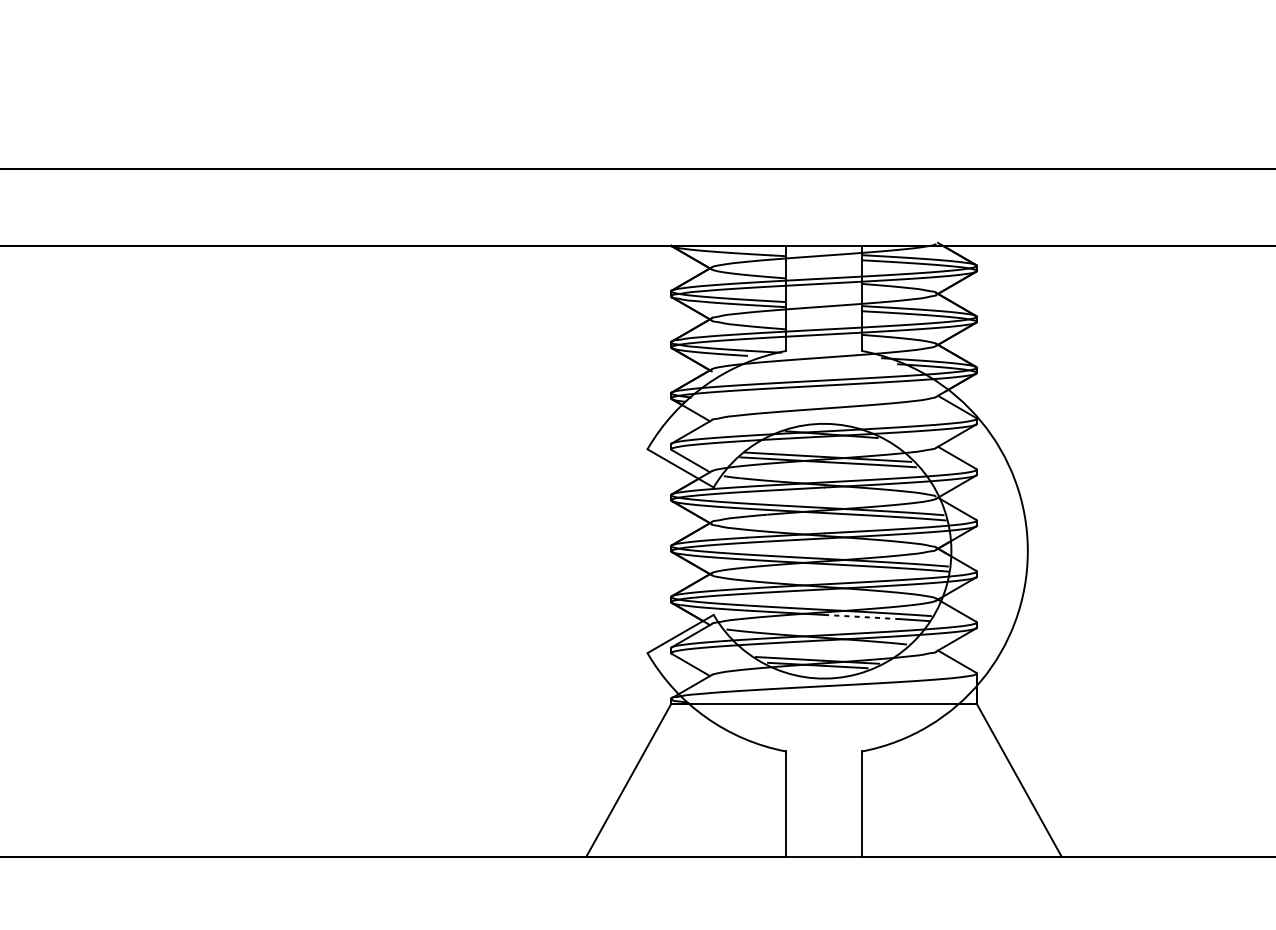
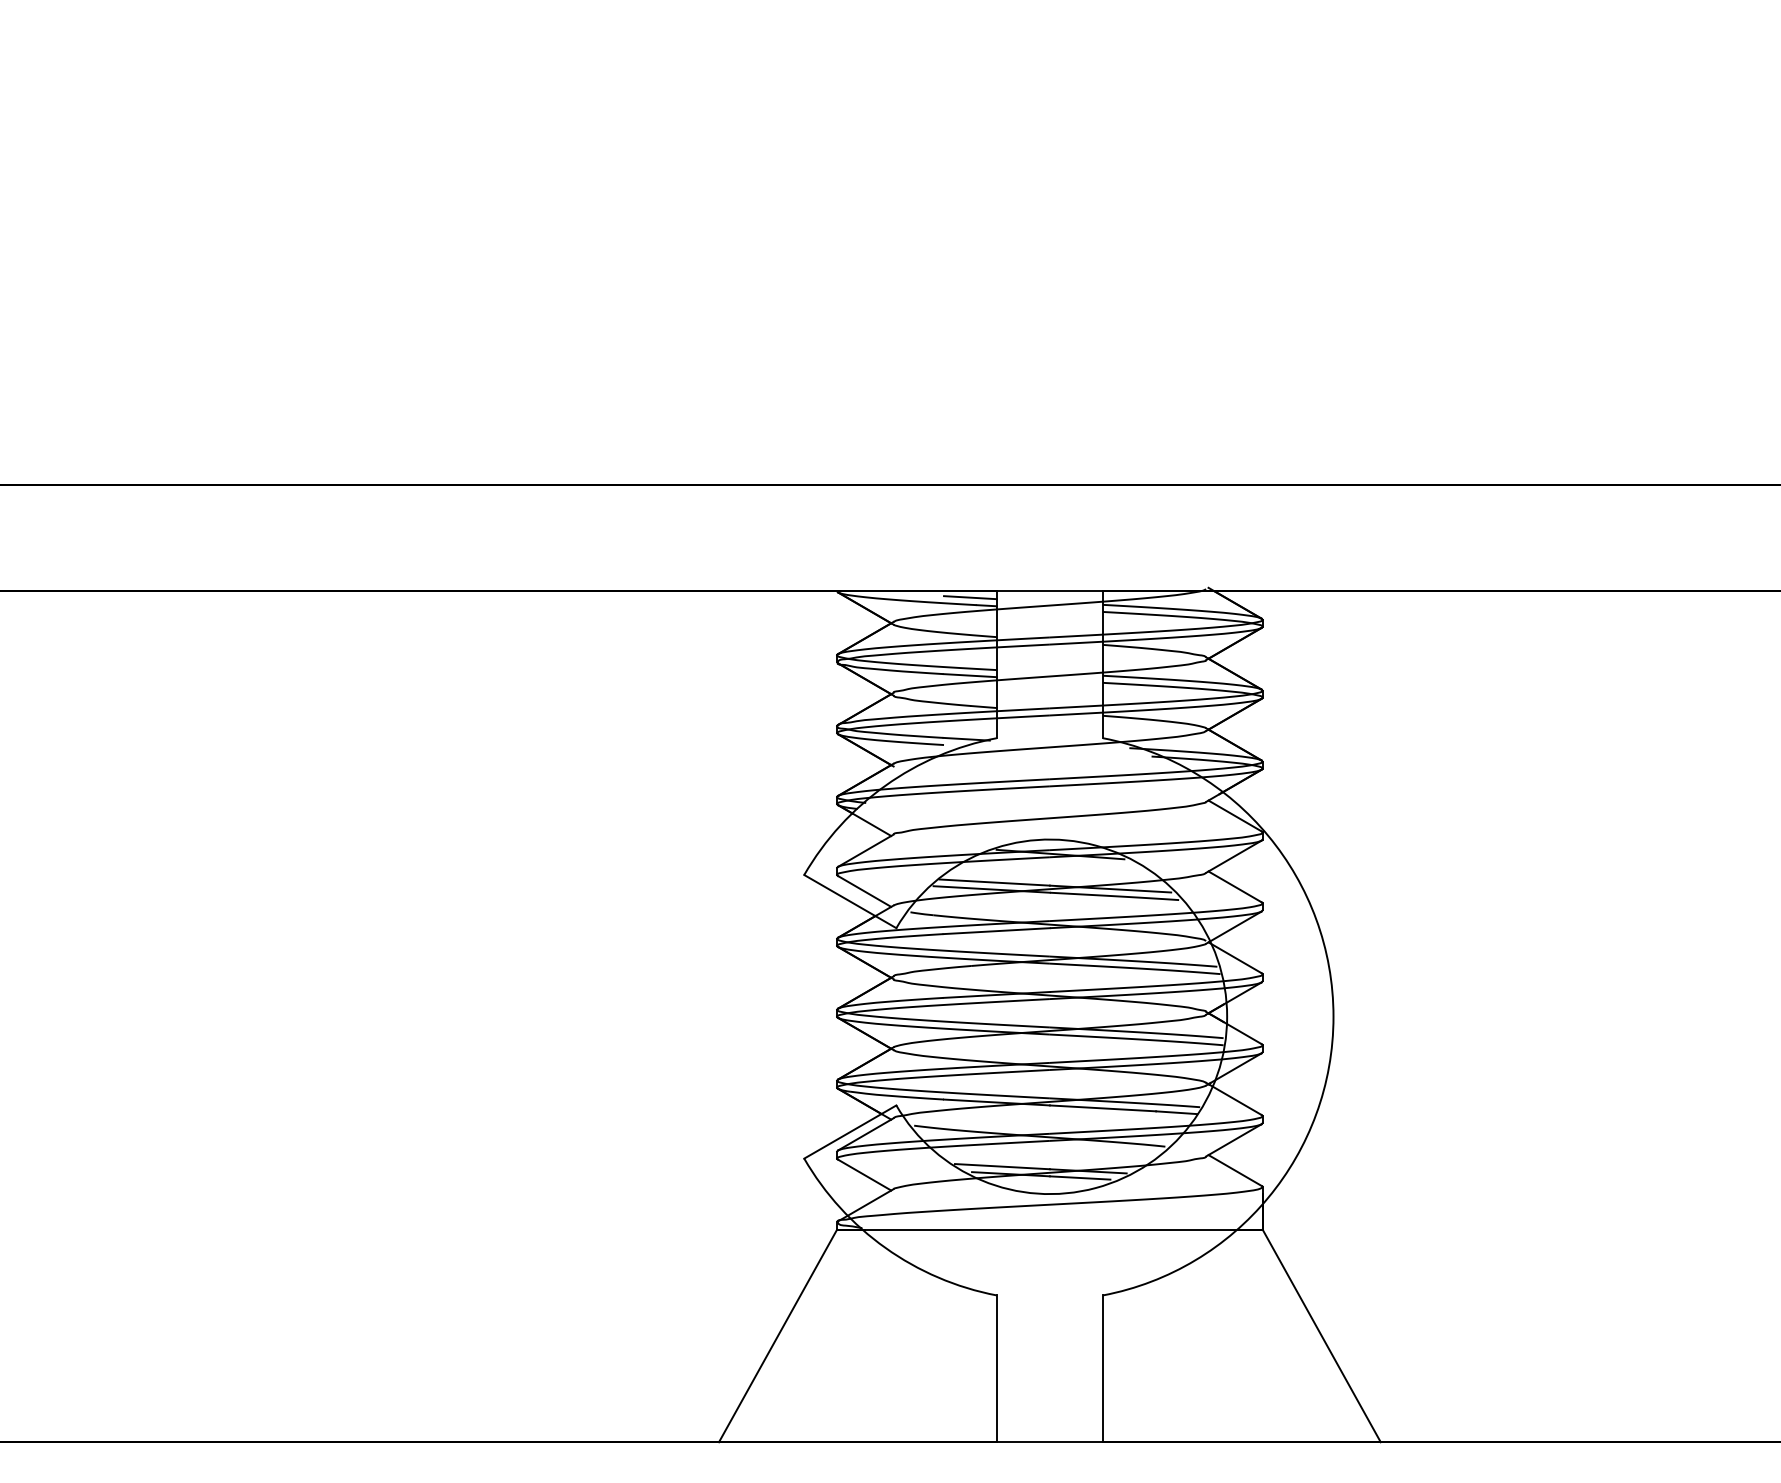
line: (766, 249) -> (970, 597), added
line: (861, 617) -> (1102, 1108), dashed -> solid

